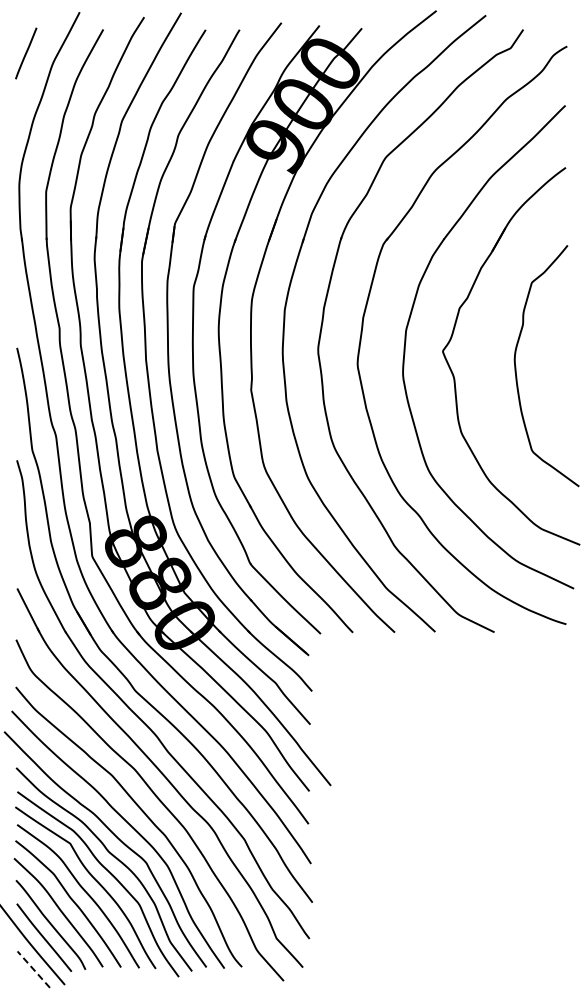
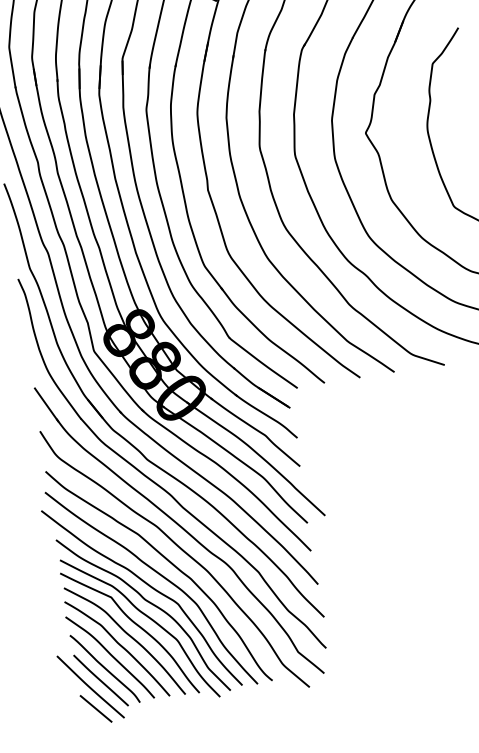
line: (32, 967) -> (94, 707), dashed -> solid

